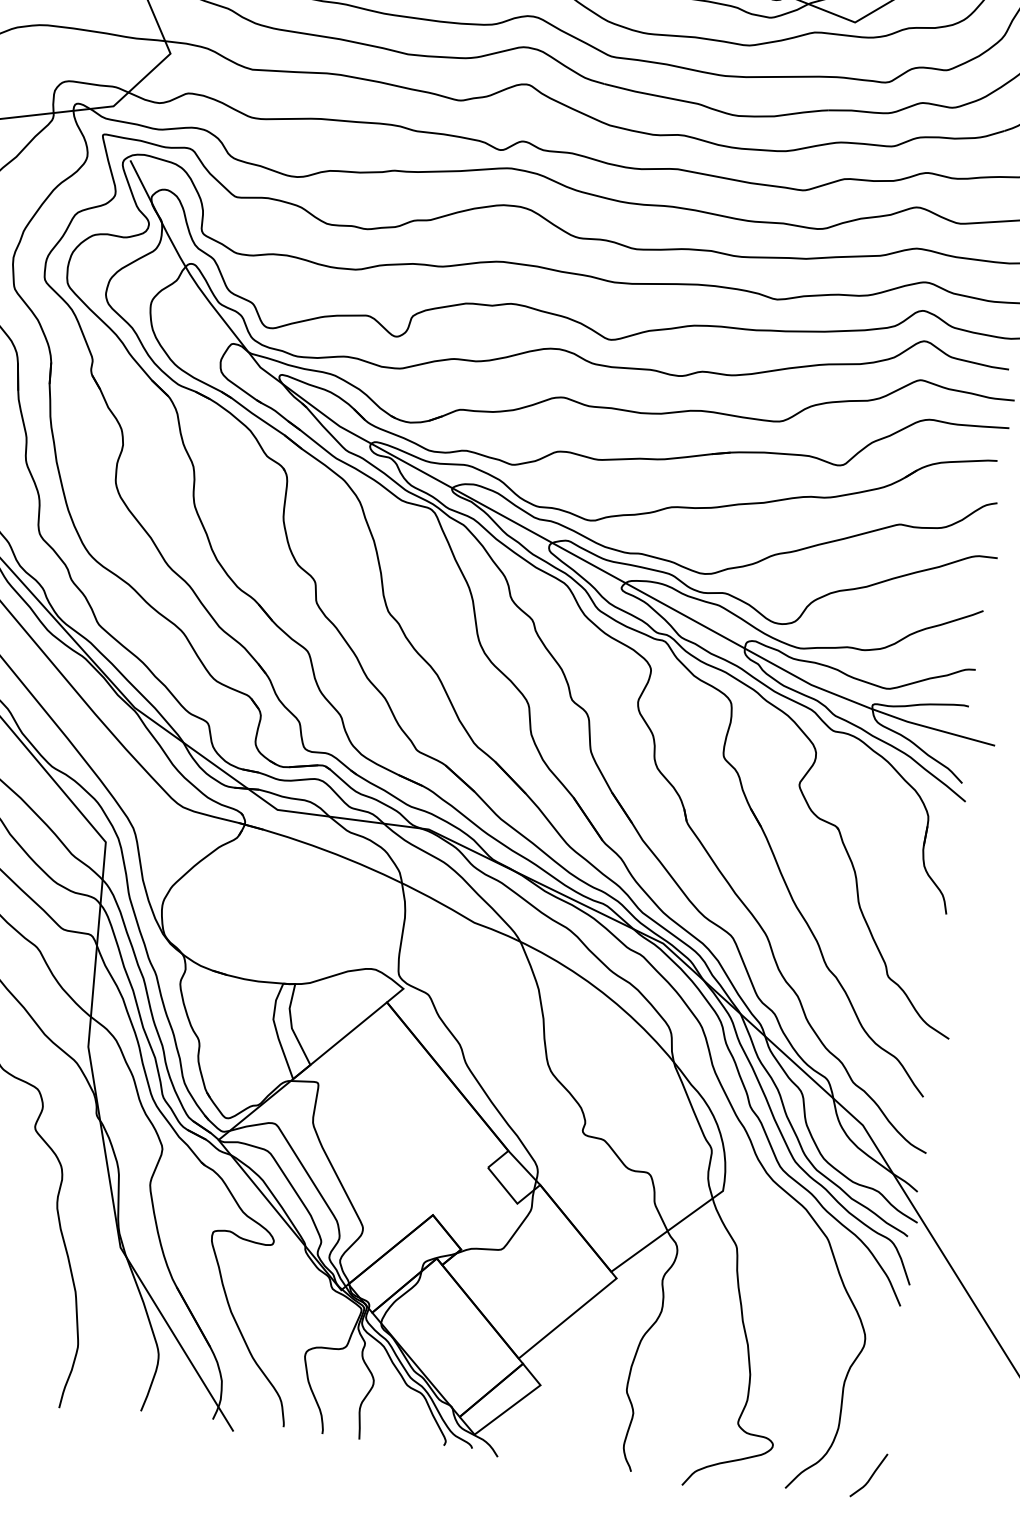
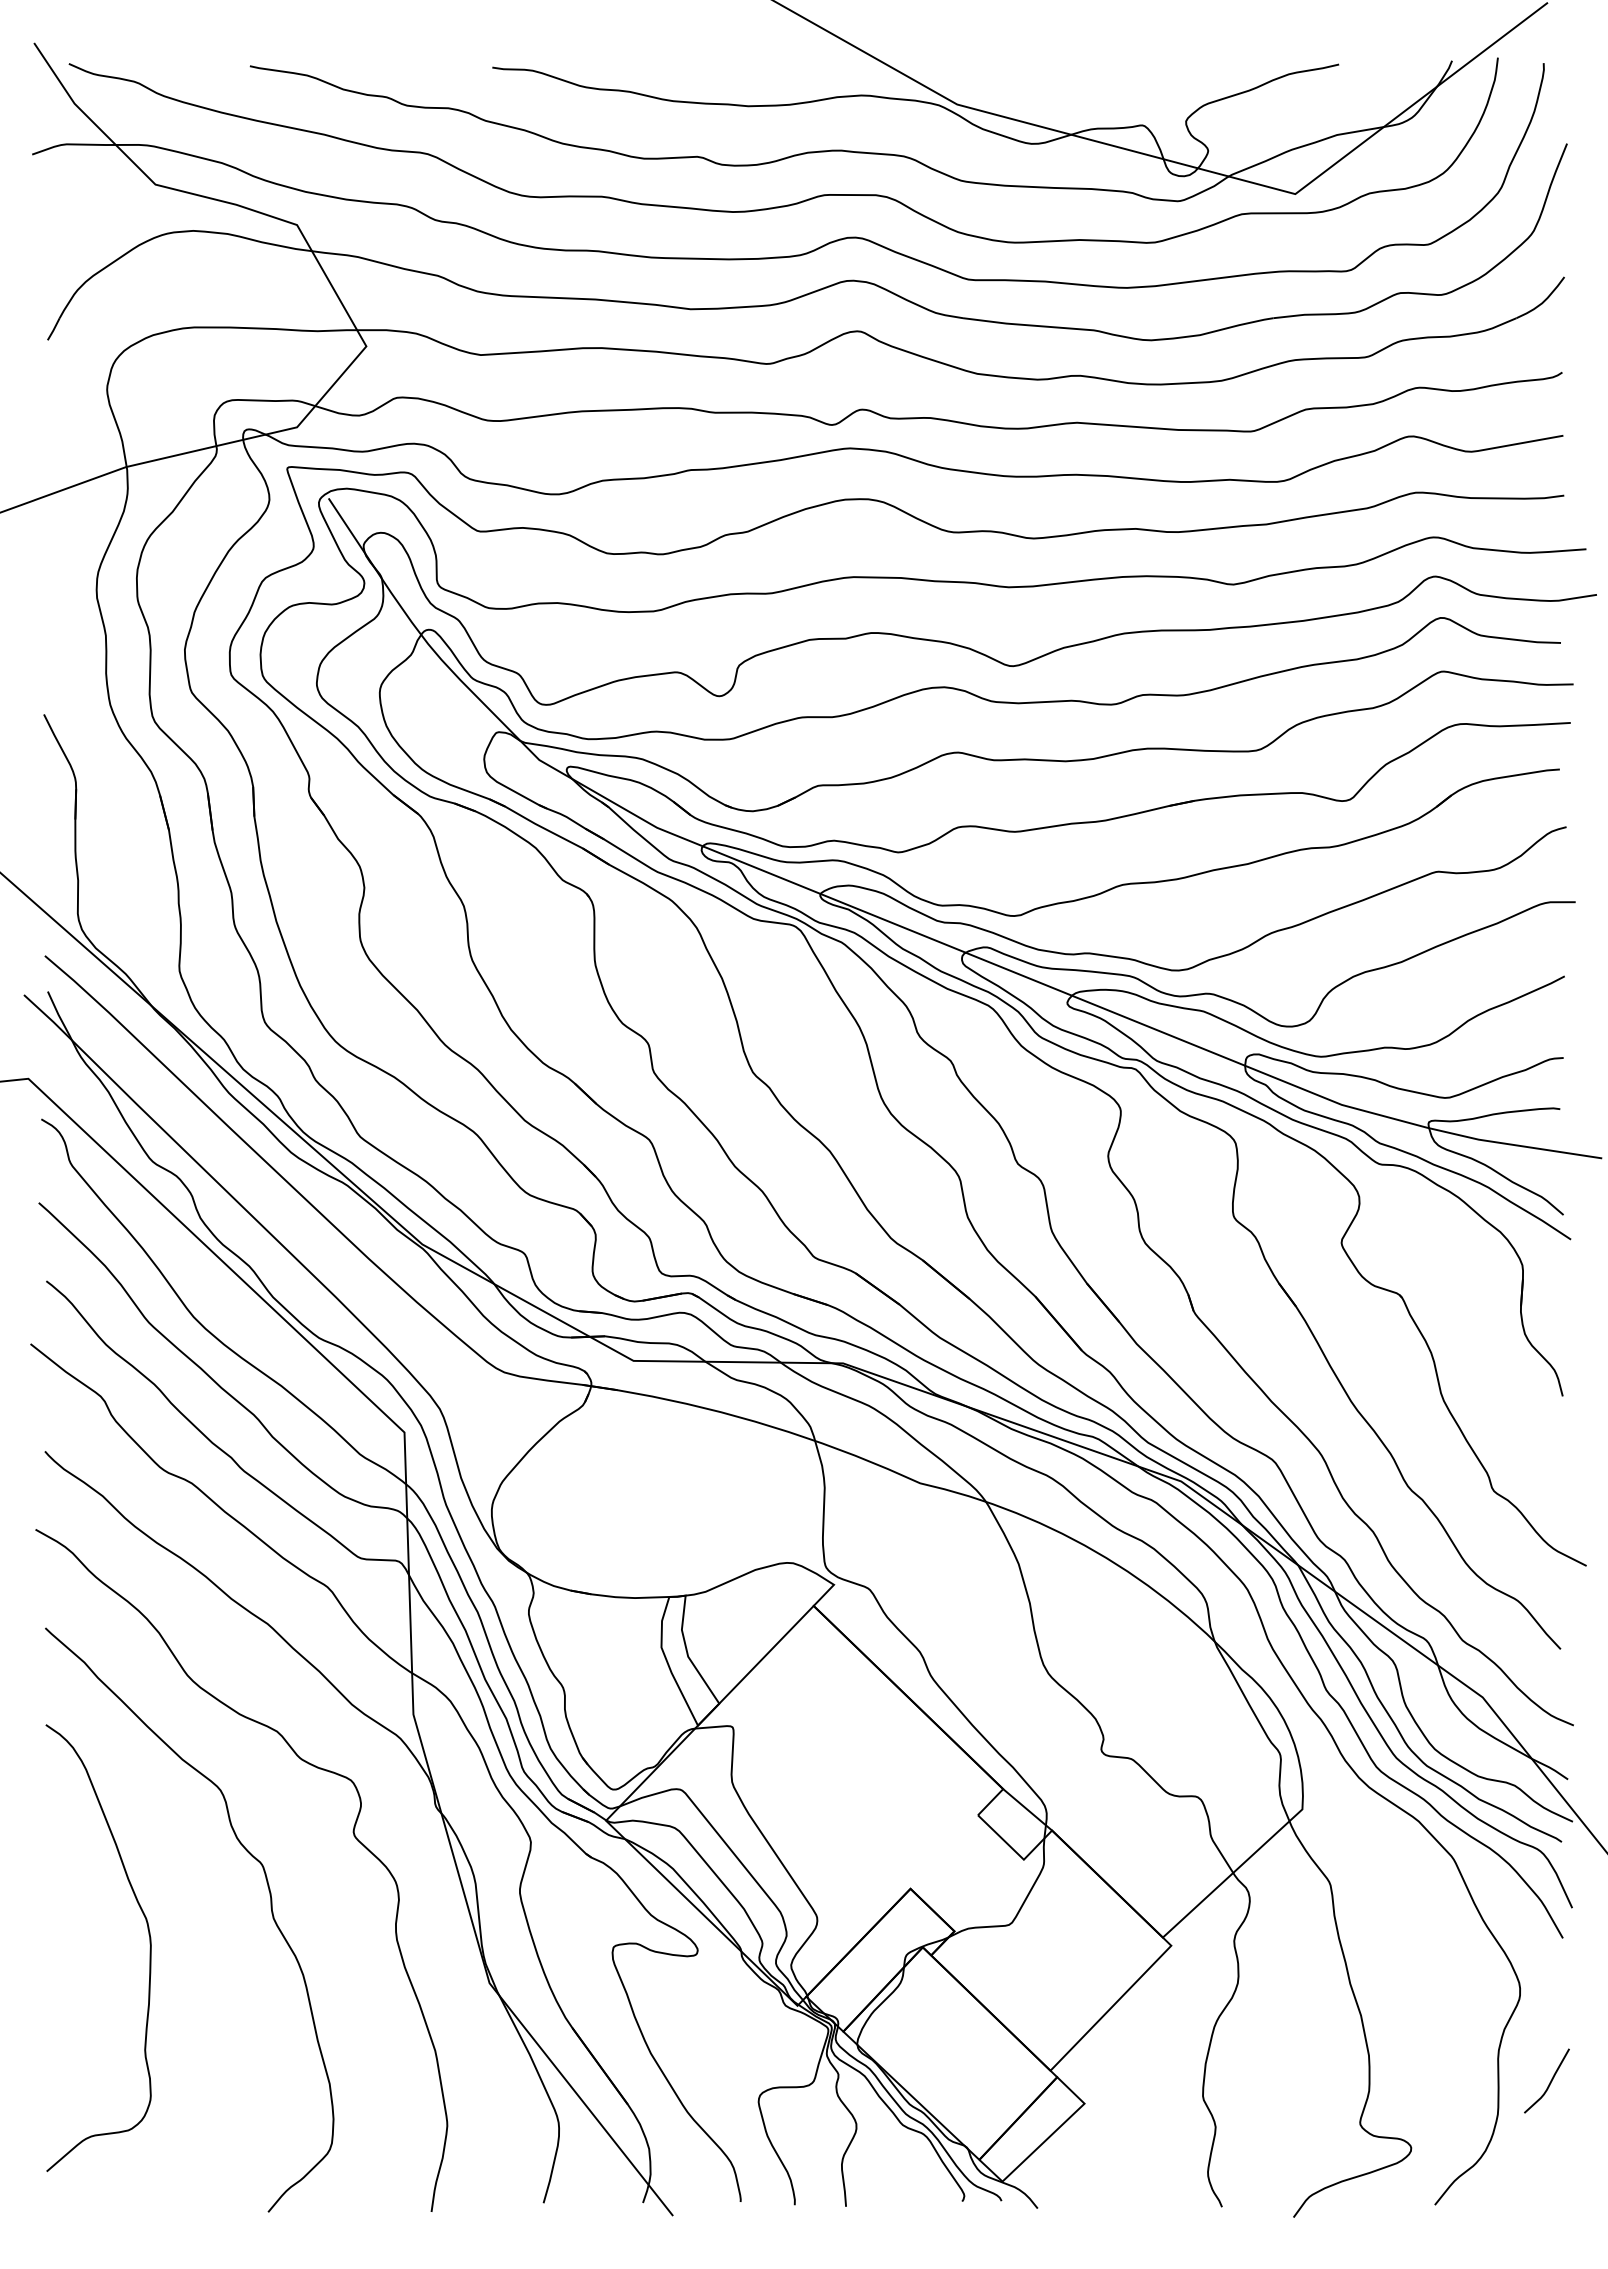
curve: (870, 1476) -> (1549, 2082), moved

